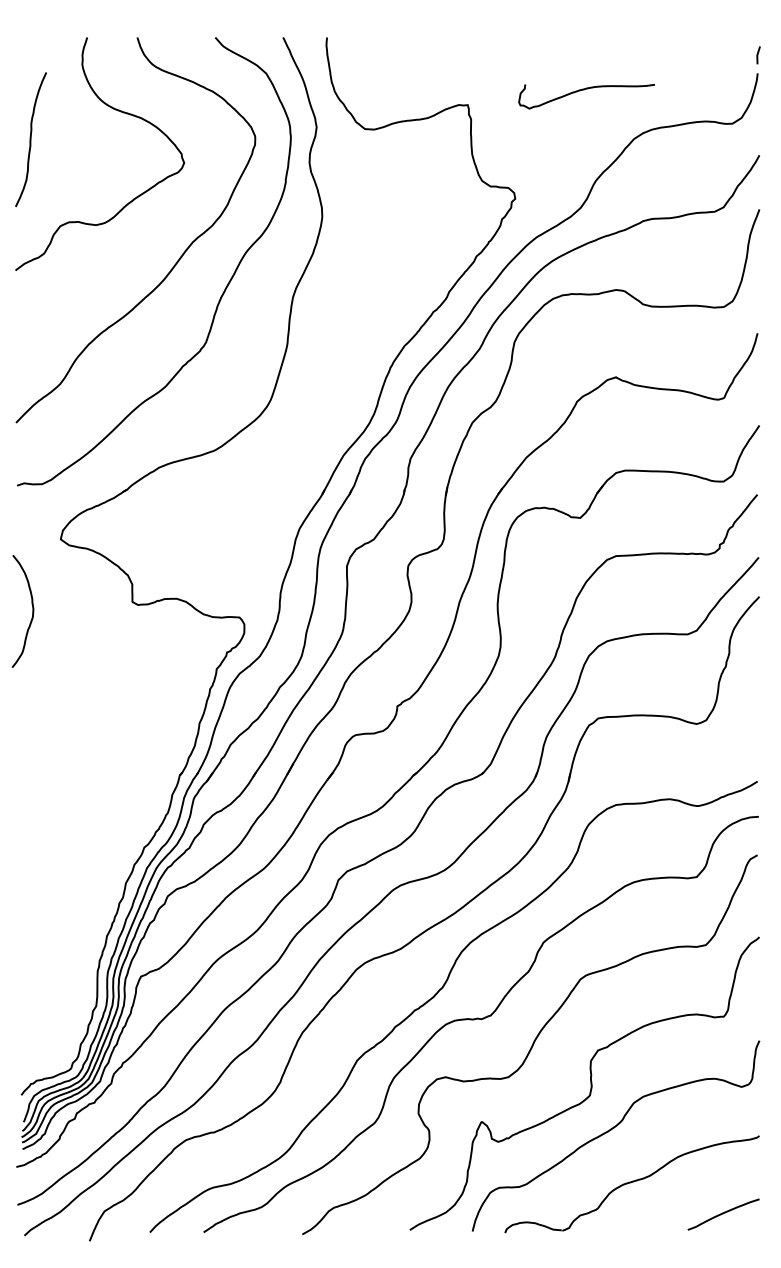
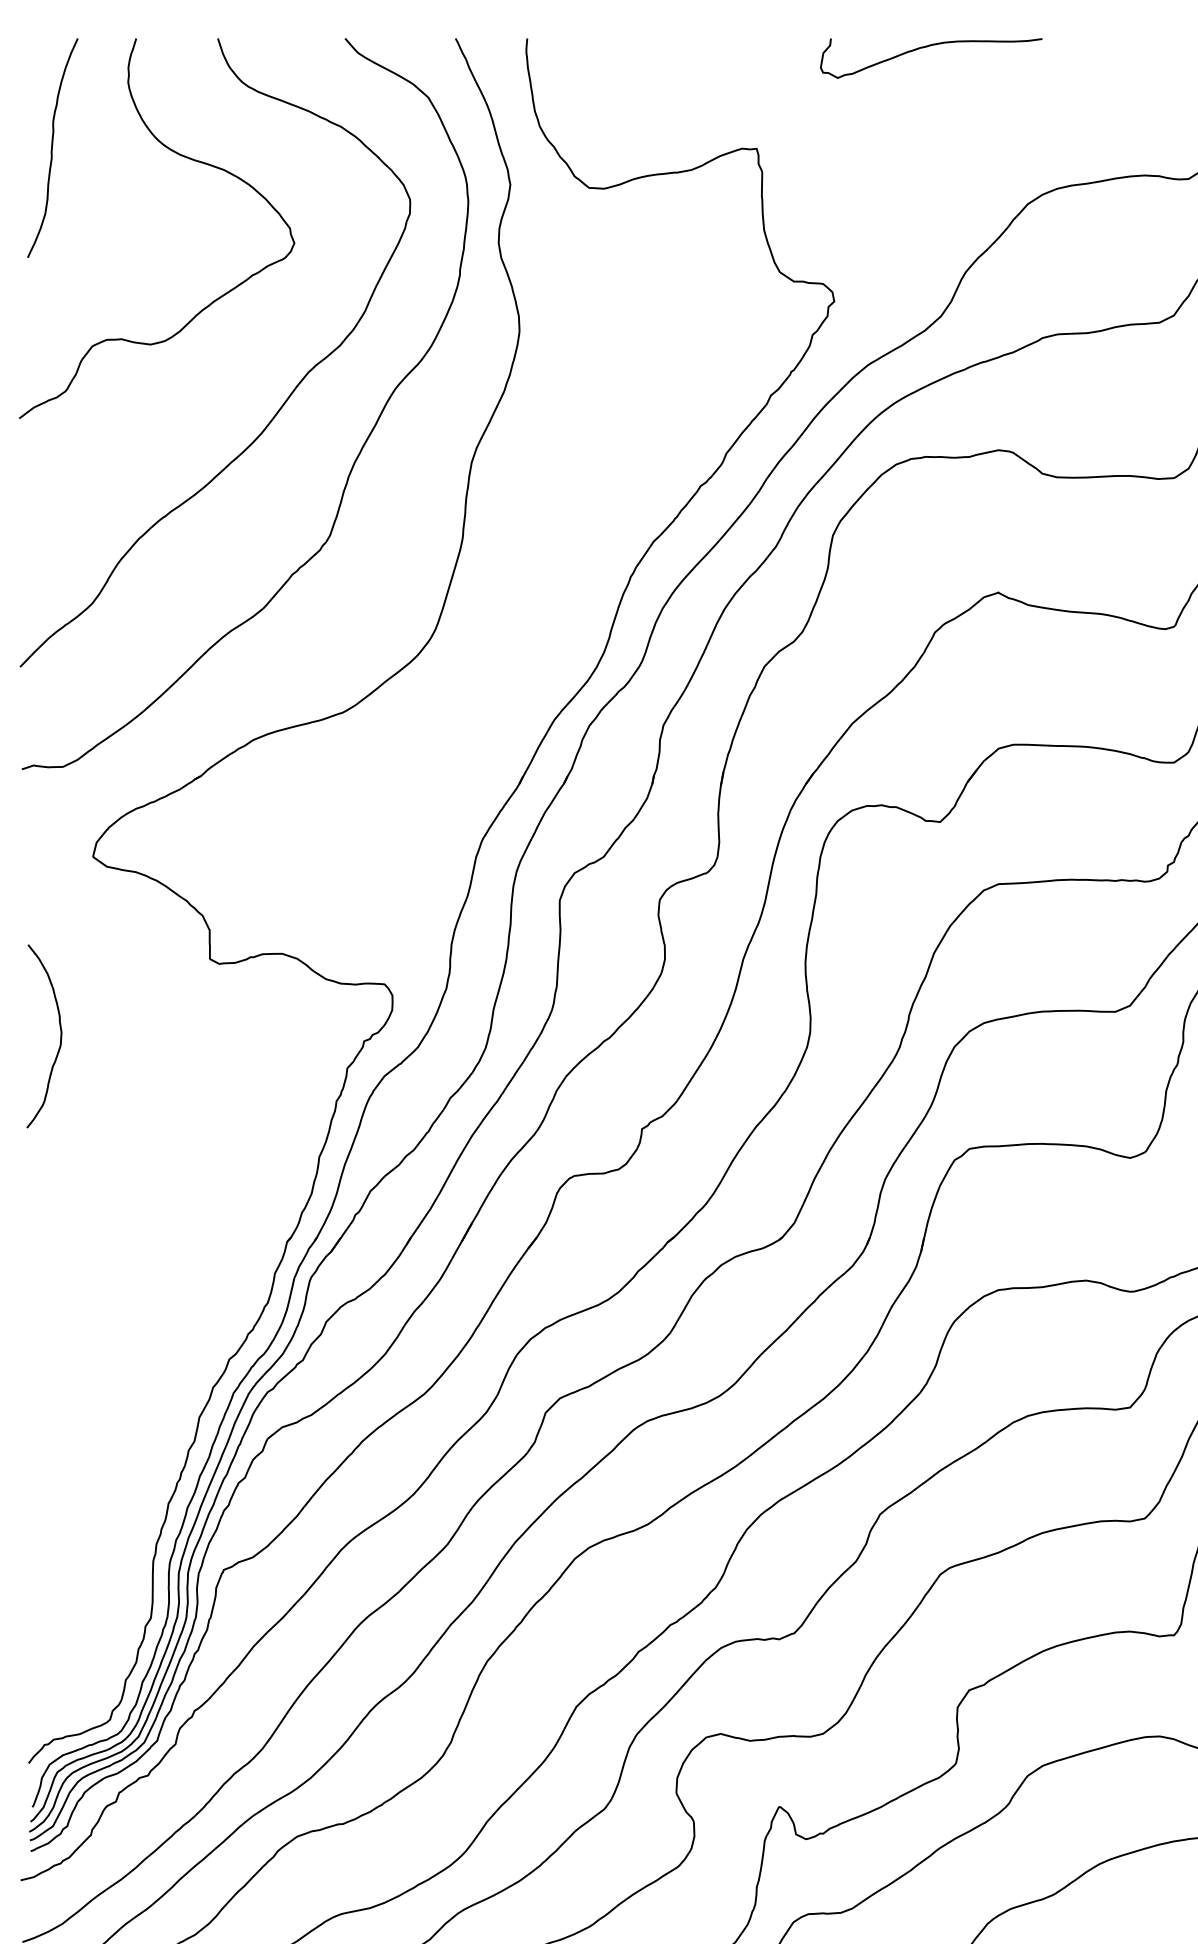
curve: (584, 90) -> (927, 48), moved
curve: (30, 139) -> (51, 147), moved
curve: (32, 611) -> (60, 1036), moved

